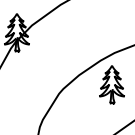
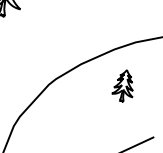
part: (111, 84) -> (123, 85), size x0.6

